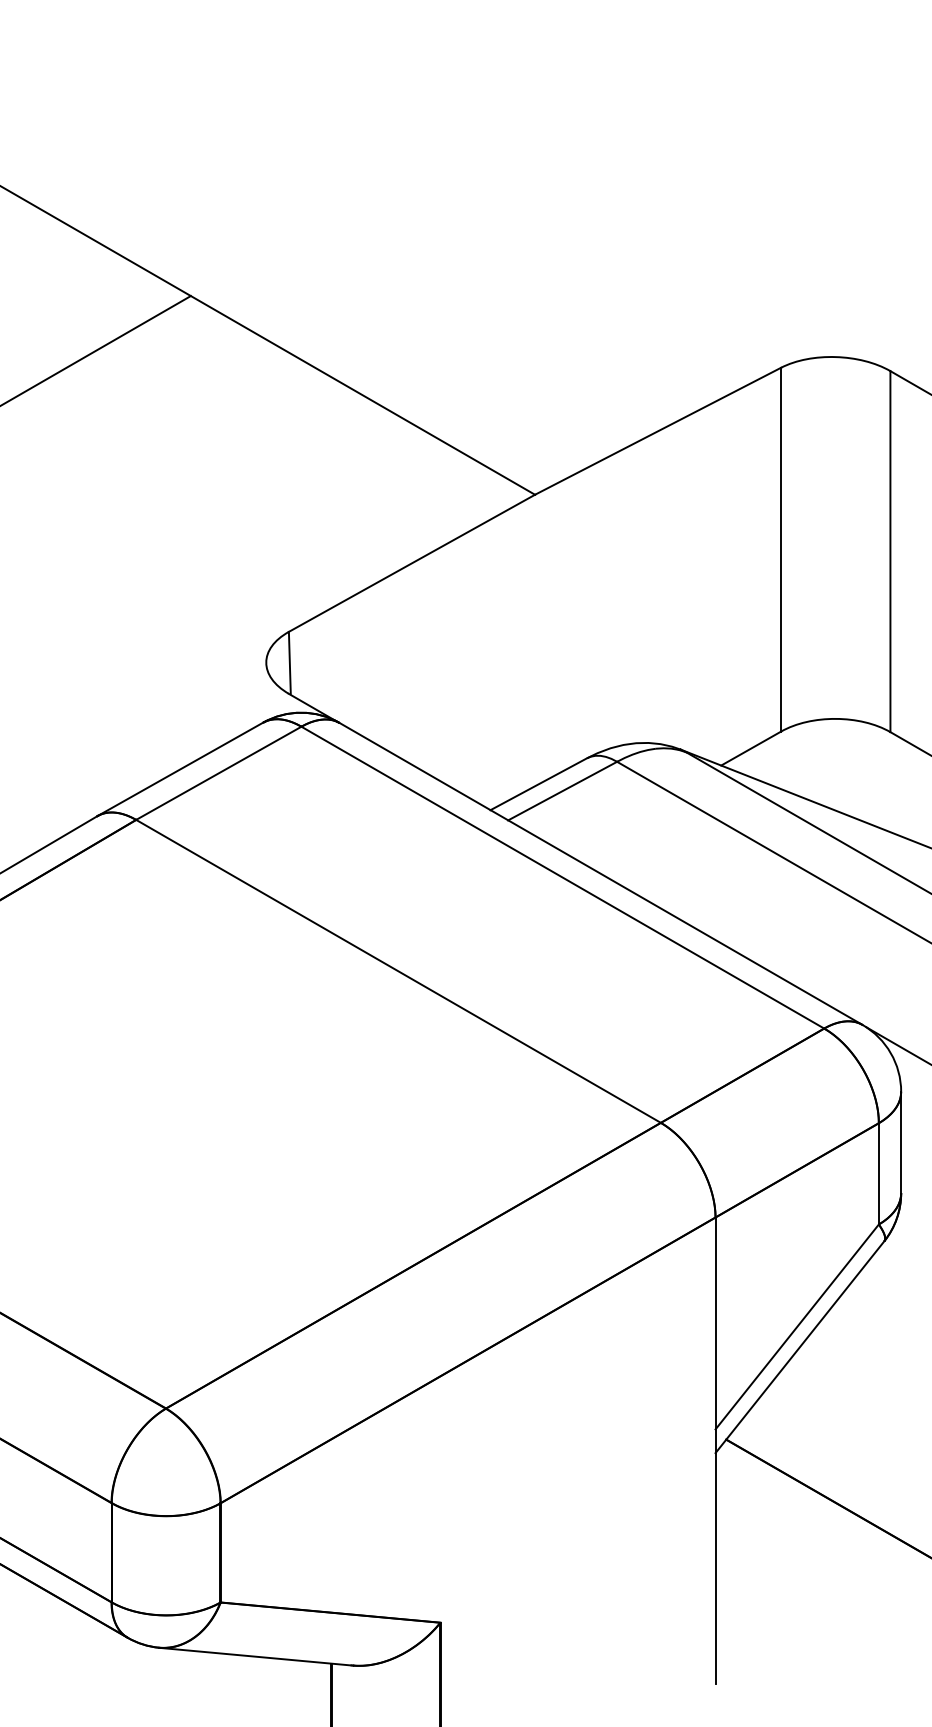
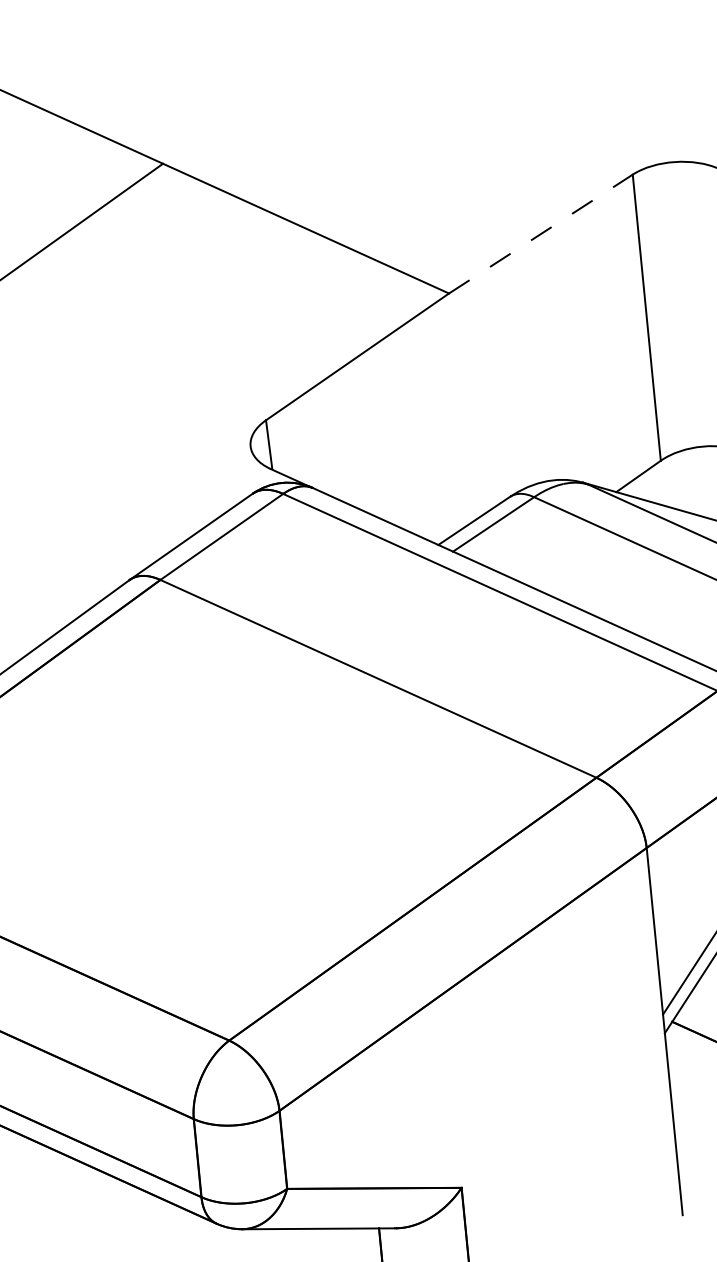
line: (658, 431) -> (541, 234), solid -> dashed

